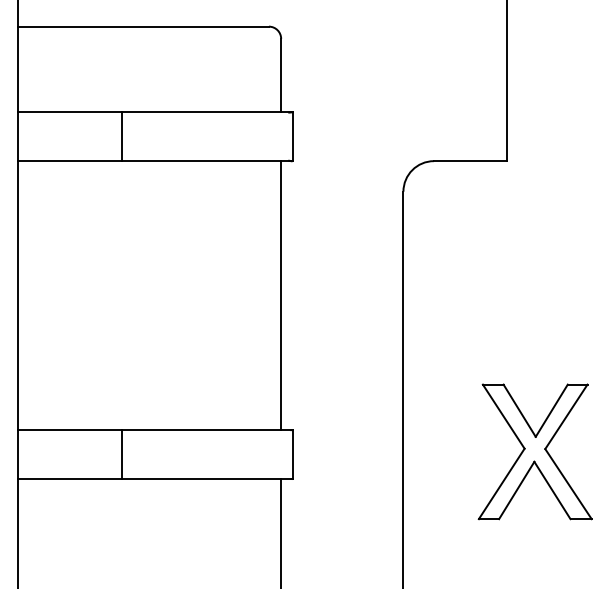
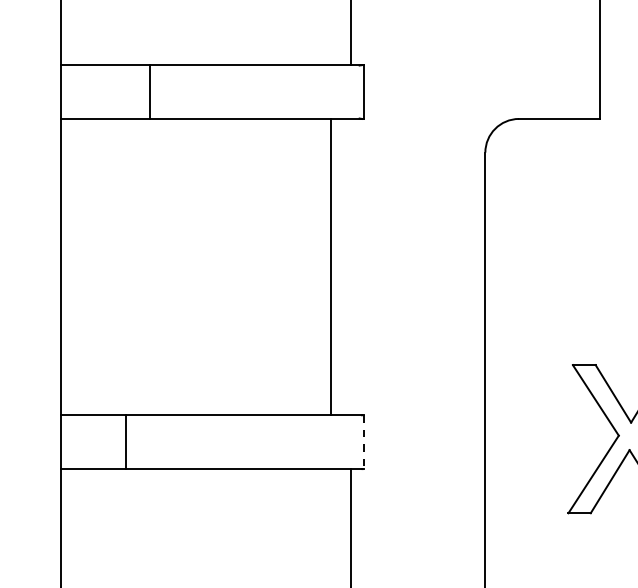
line: (122, 136) -> (150, 91), moved
line: (281, 295) -> (331, 266), moved
line: (122, 454) -> (126, 442), moved
line: (293, 455) -> (364, 443), solid -> dashed

